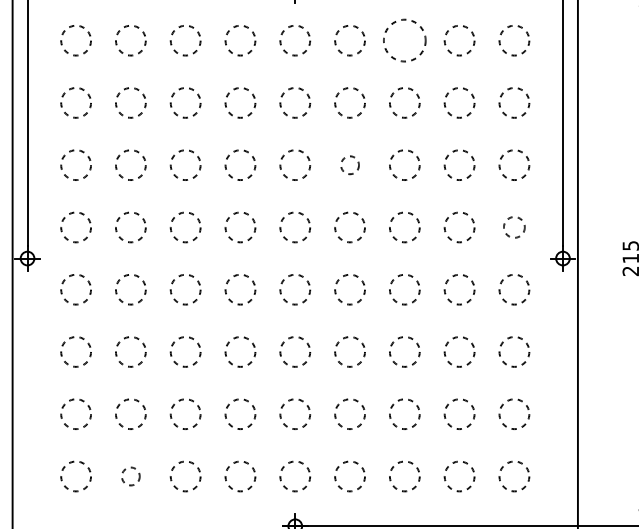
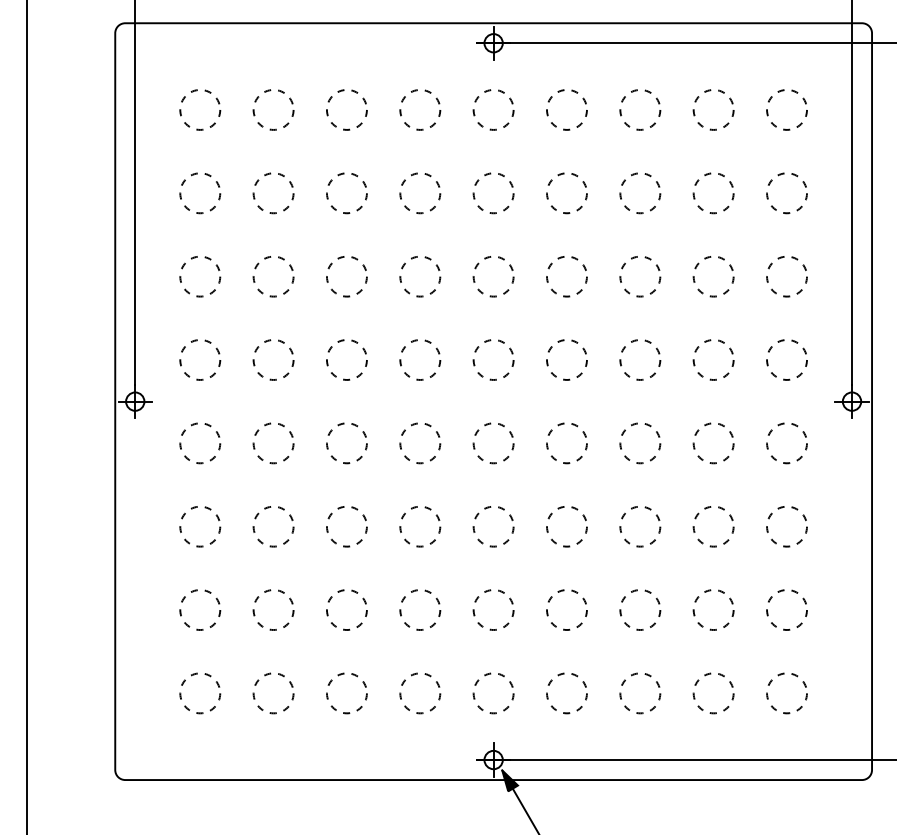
circle: (404, 40) -> (640, 109), size x0.71
circle: (349, 165) -> (566, 276), size x1.67
circle: (514, 227) -> (786, 359), size x1.43
circle: (130, 476) -> (273, 693), size x1.67

